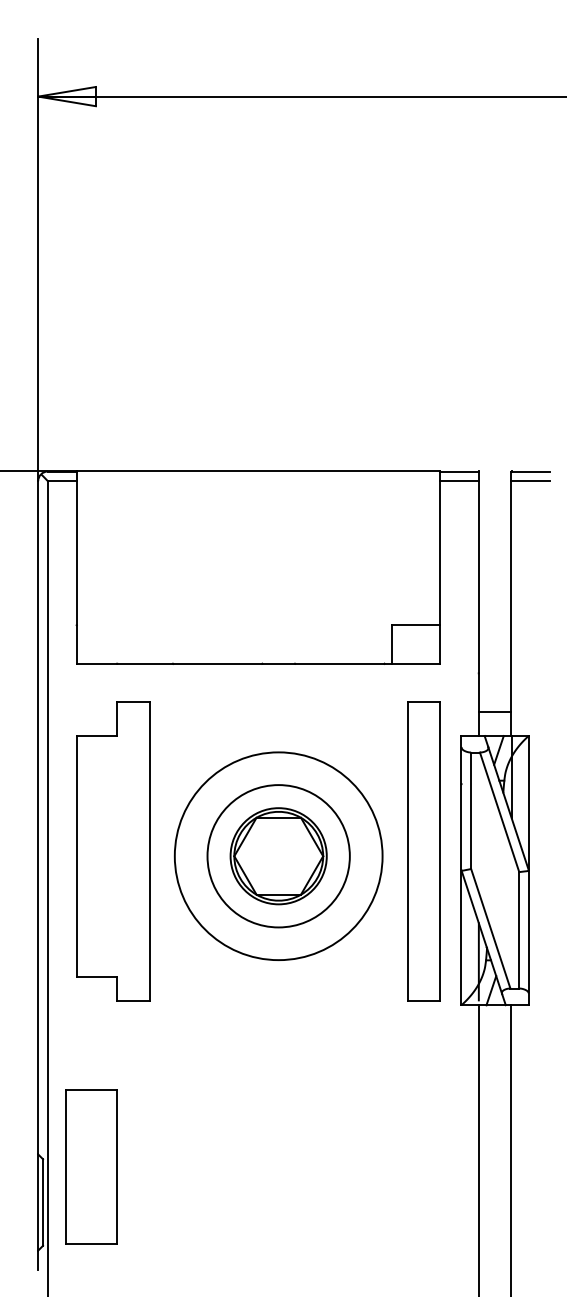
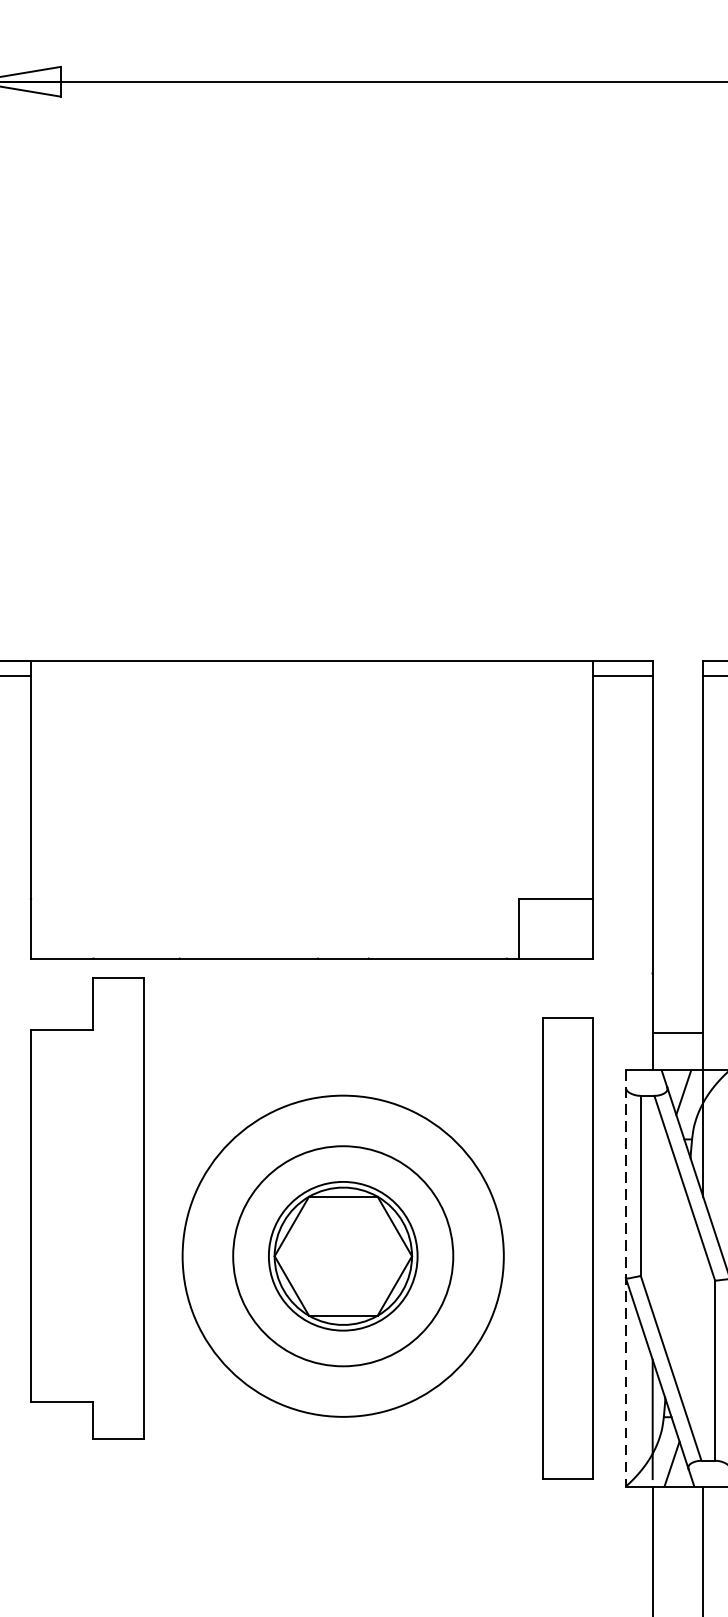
part: (113, 851) -> (87, 1208), moved
line: (461, 870) -> (625, 1278), solid -> dashed

